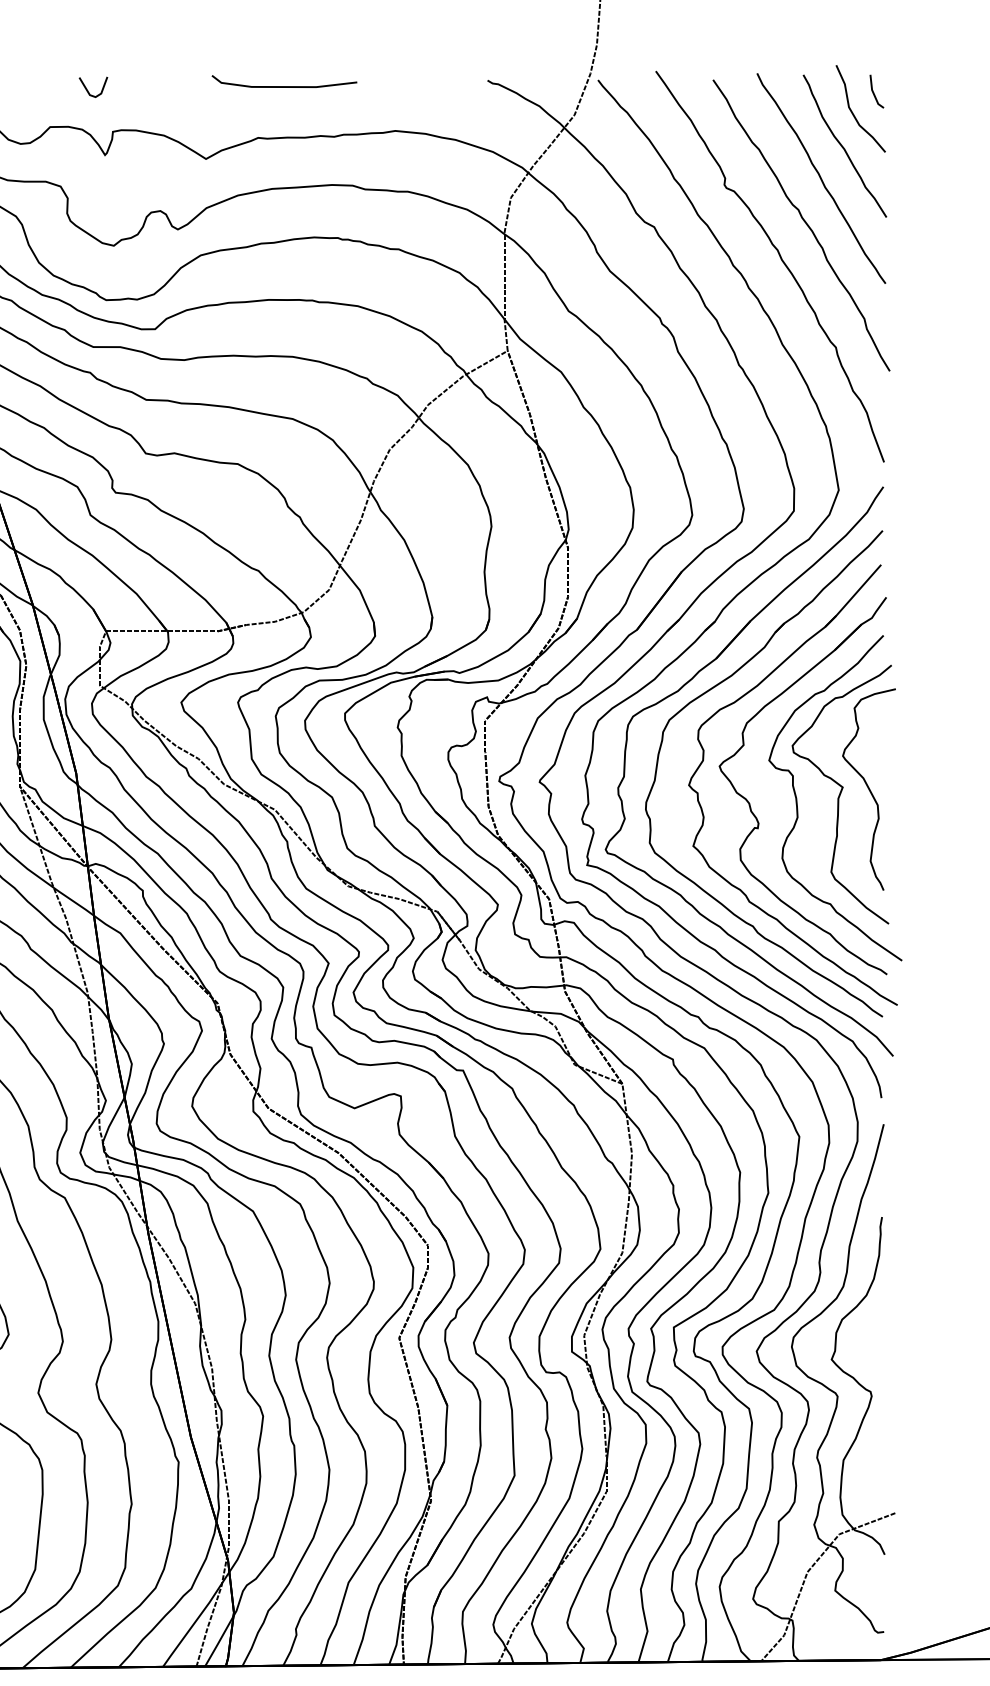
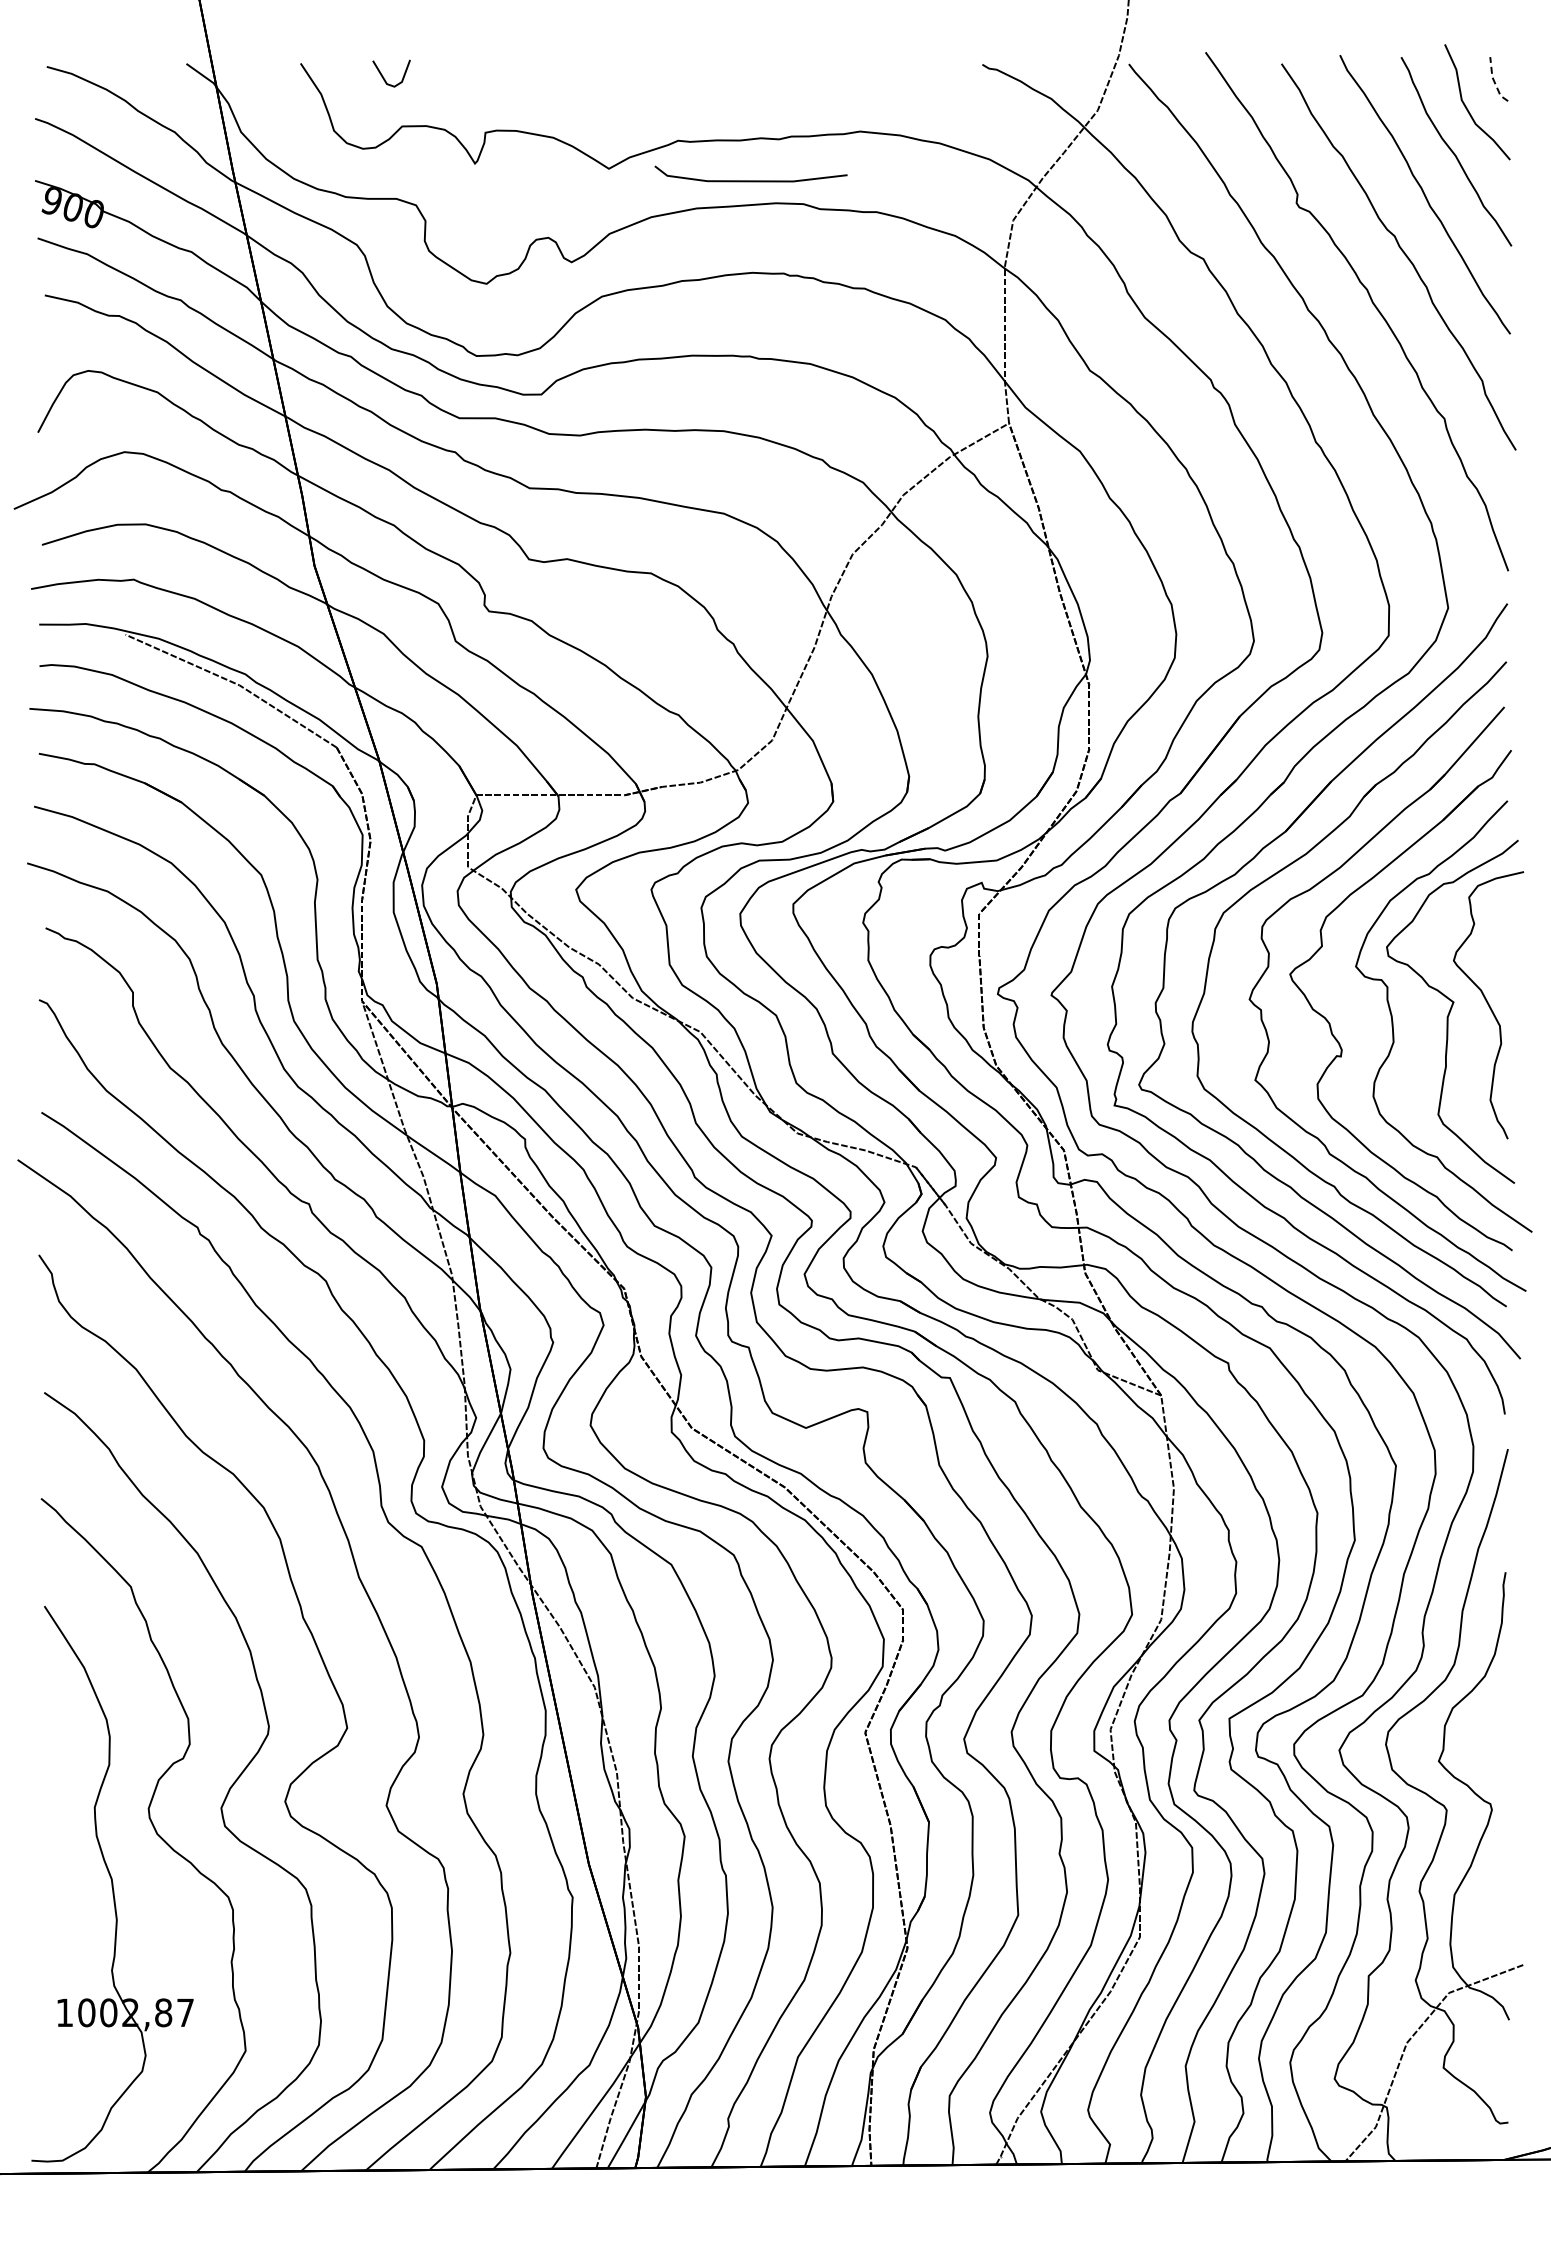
line: (284, 86) -> (750, 180), moved
line: (88, 90) -> (384, 77), moved
line: (873, 93) -> (1494, 81), solid -> dashed

